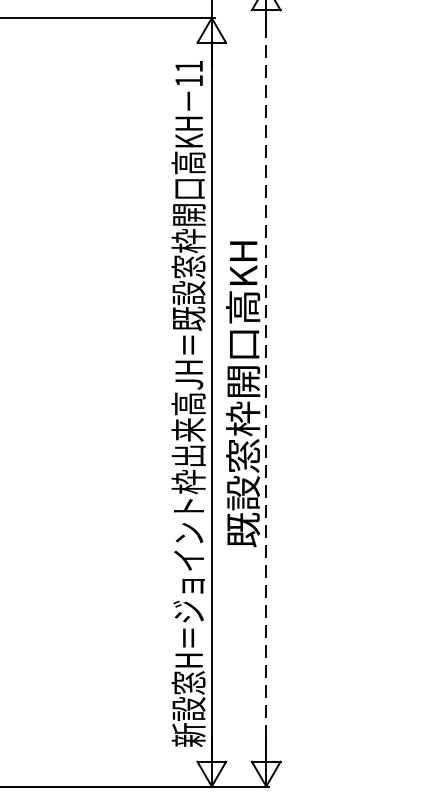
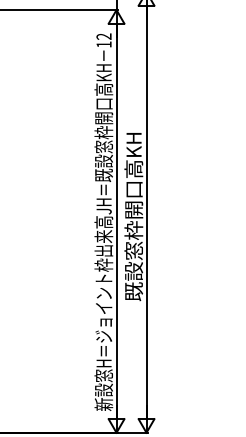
text: (188, 66) -> (103, 36), 11 -> 12
line: (266, 386) -> (146, 212), dashed -> solid

